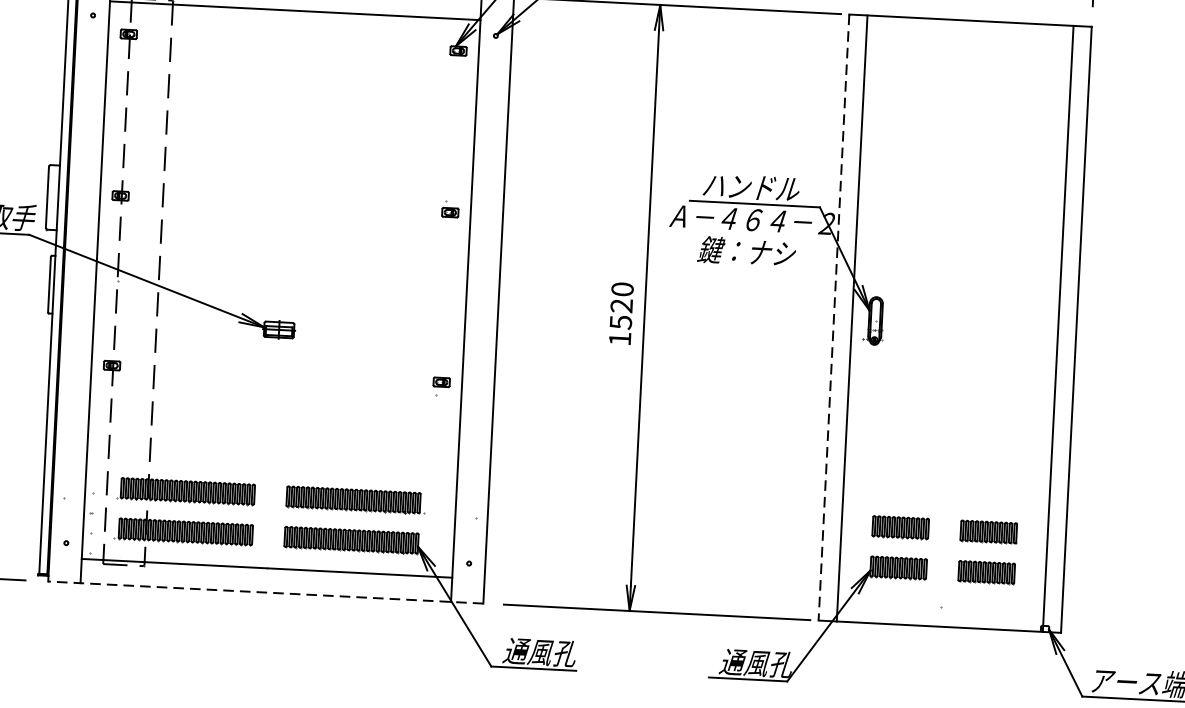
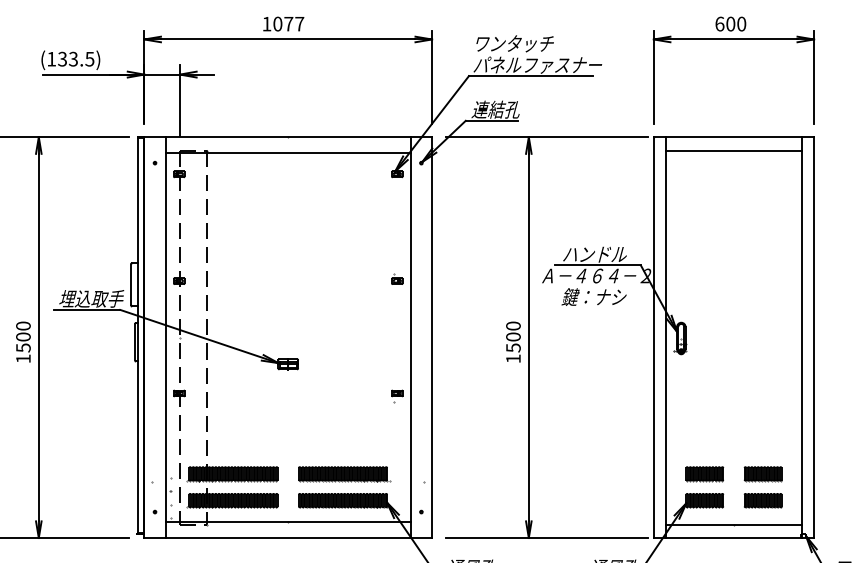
line: (968, 40) -> (733, 150), added
text: (621, 305) -> (513, 336), 1520 -> 1500
line: (833, 318) -> (653, 338), dashed -> solid
line: (266, 593) -> (288, 538), dashed -> solid
line: (940, 606) -> (733, 524), added

